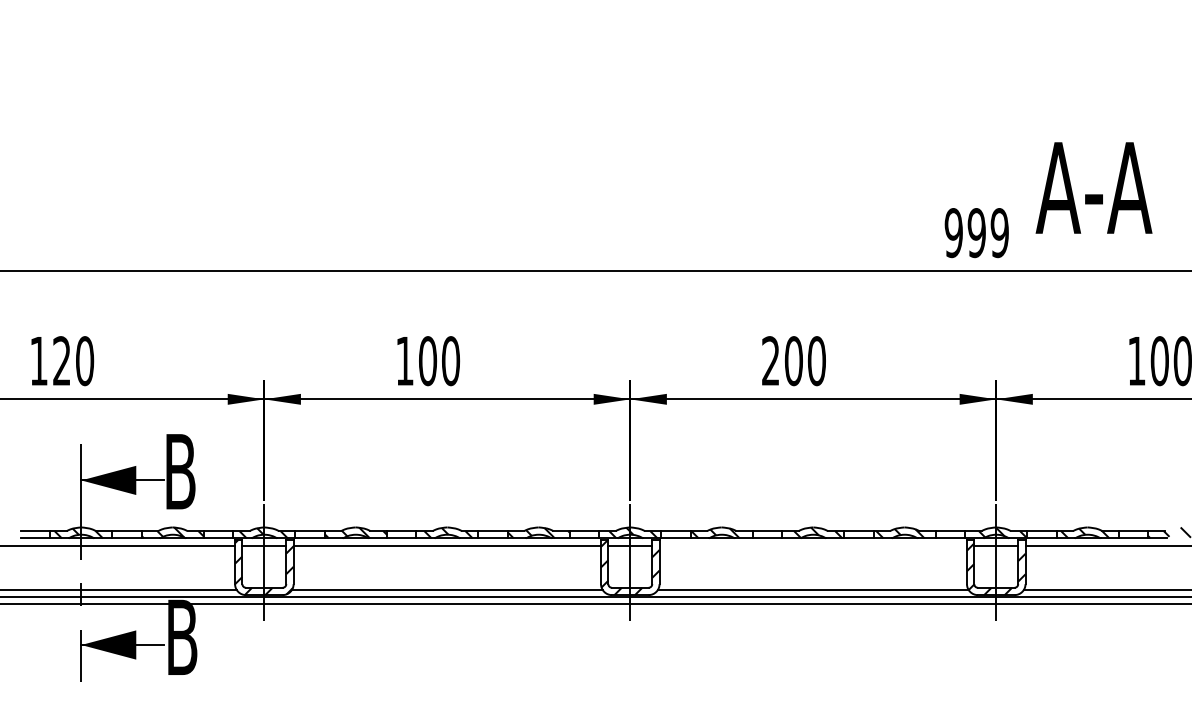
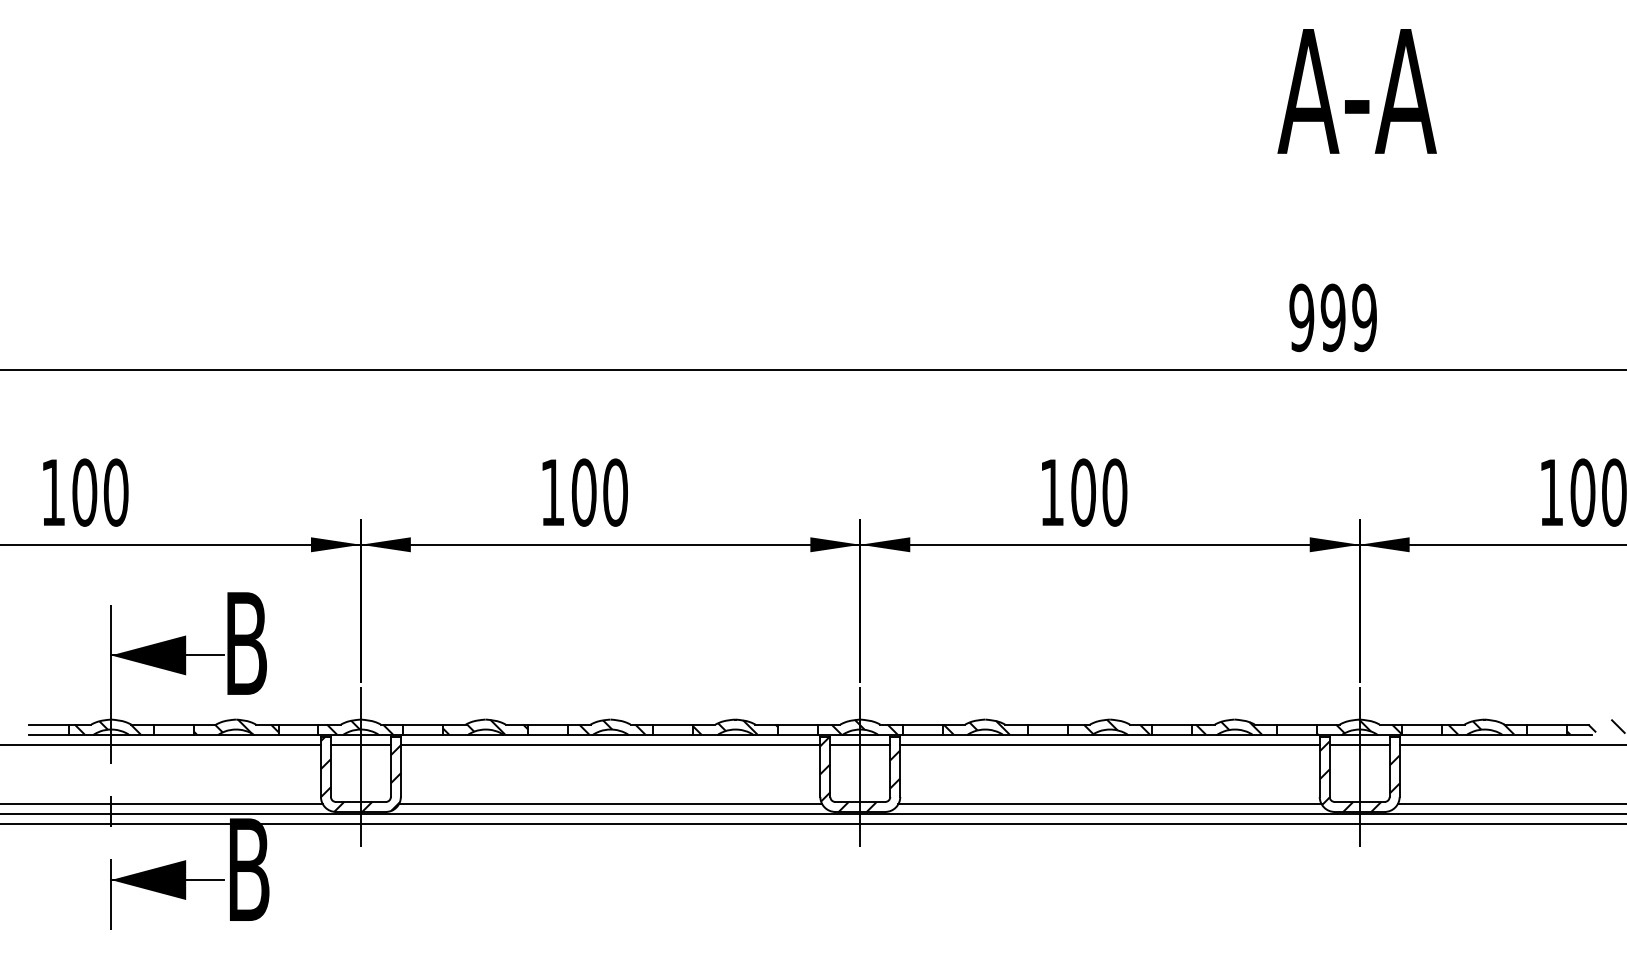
text: (1093, 188) -> (1356, 91), moved
text: (770, 360) -> (1051, 491), 200 -> 100
text: (61, 361) -> (84, 492), 120 -> 100
line: (812, 545) -> (1109, 744), added

